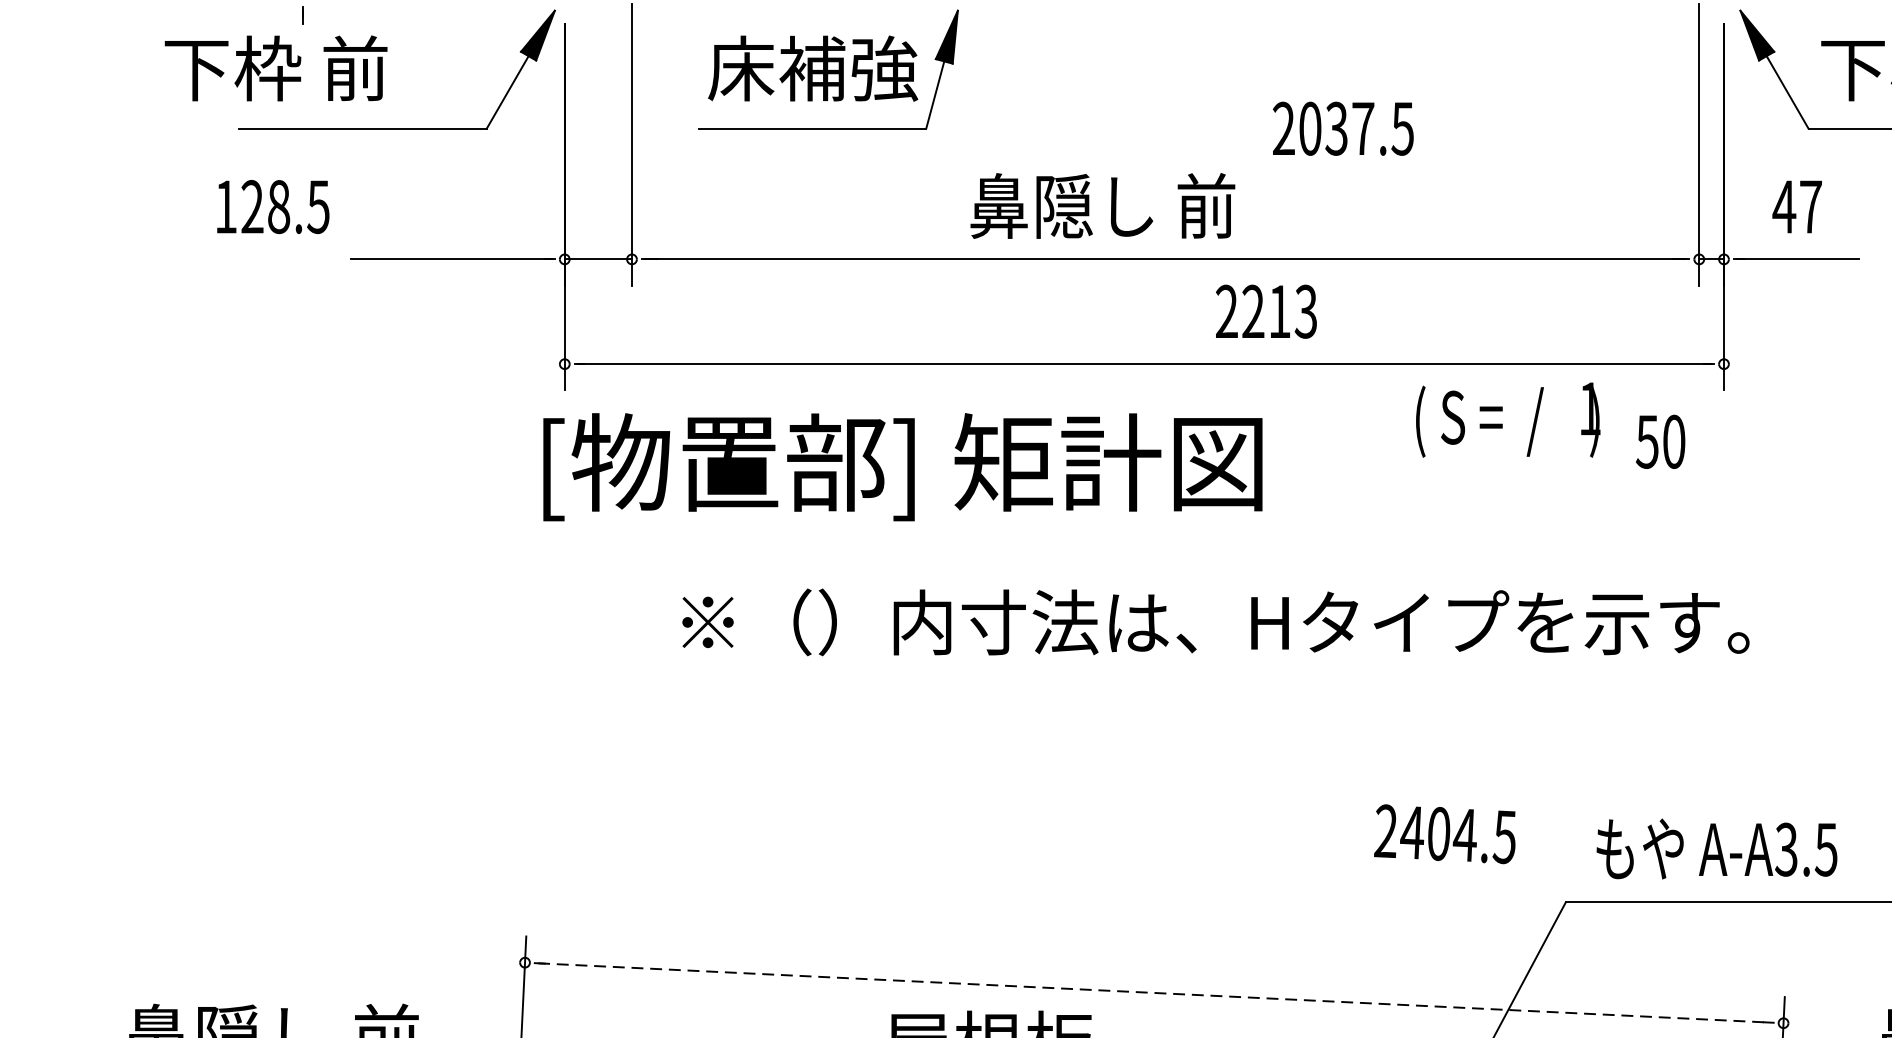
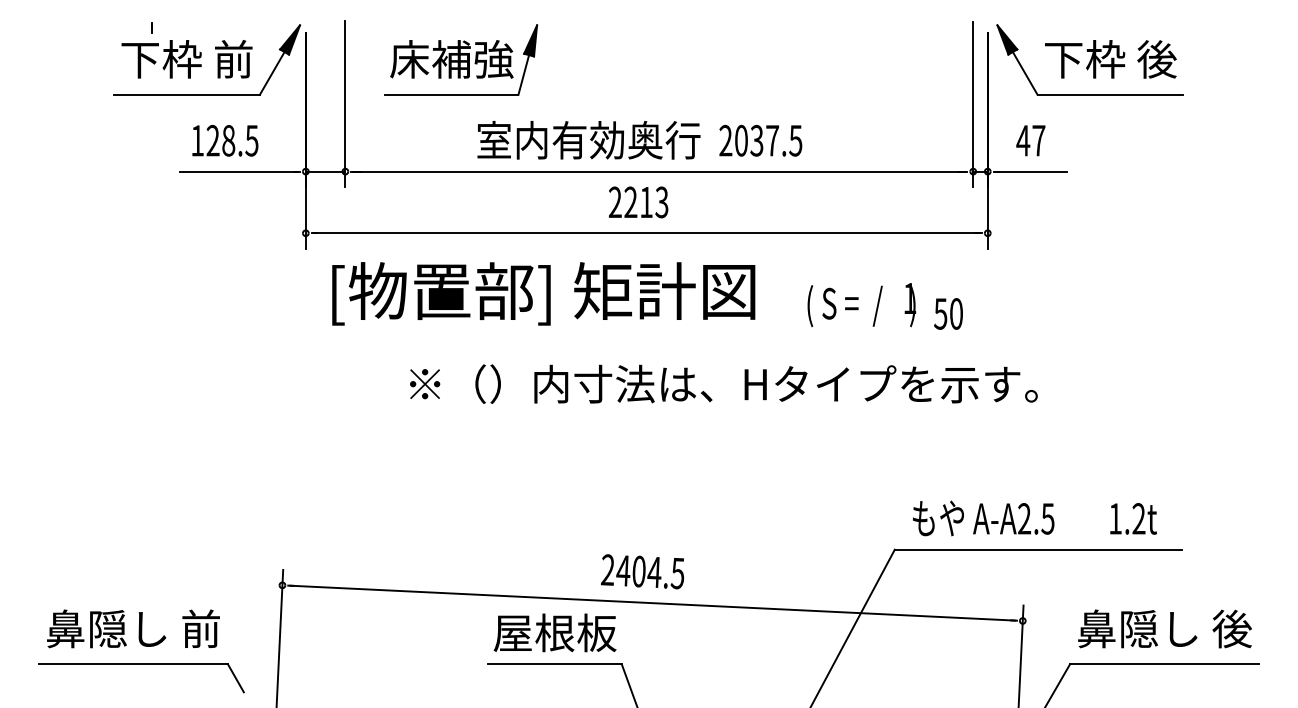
text: (275, 68) -> (186, 59), moved
text: (1342, 128) -> (760, 140), moved
text: (1045, 204) -> (588, 139), 鼻隠し 前 -> 室内有効奥行
text: (273, 206) -> (225, 140), moved
text: (1266, 311) -> (638, 202), moved
text: (1507, 420) -> (861, 305), moved
text: (1660, 441) -> (948, 313), moved
text: (902, 466) -> (543, 293), moved
text: (1215, 621) -> (723, 383), moved
text: (1444, 833) -> (642, 571), moved
text: (1786, 849) -> (1024, 518), A-A3.5 -> A-A2.5
line: (1154, 993) -> (652, 603), dashed -> solid

